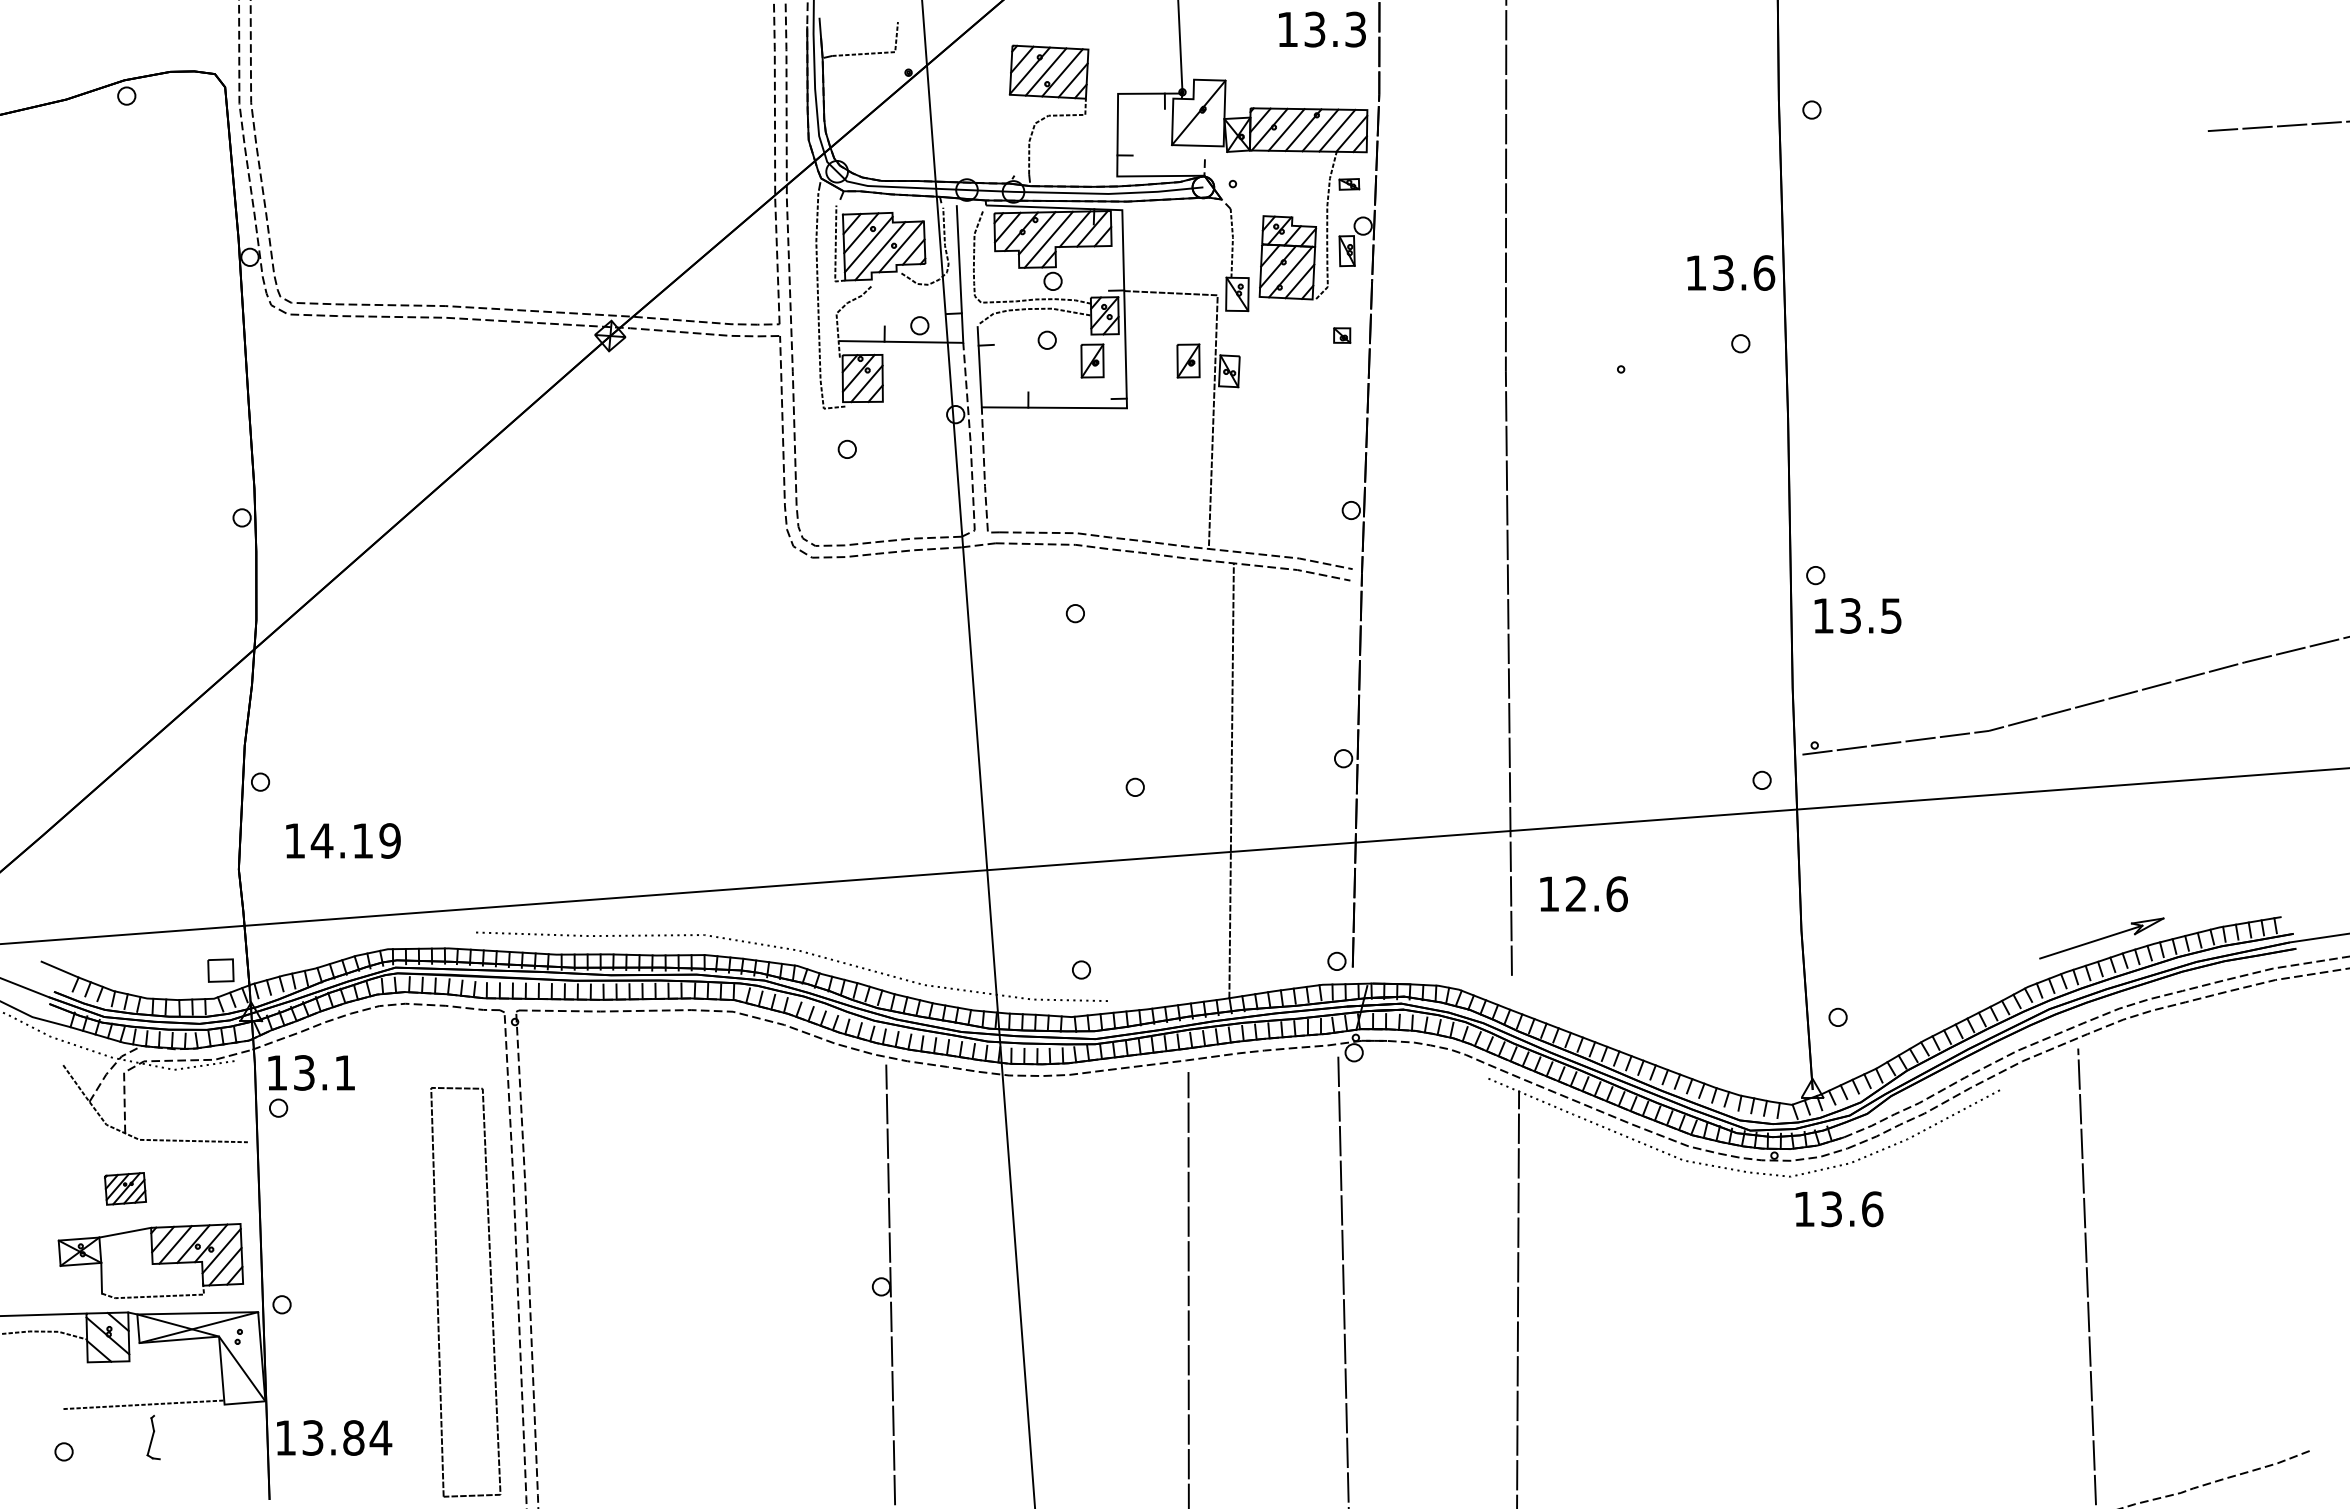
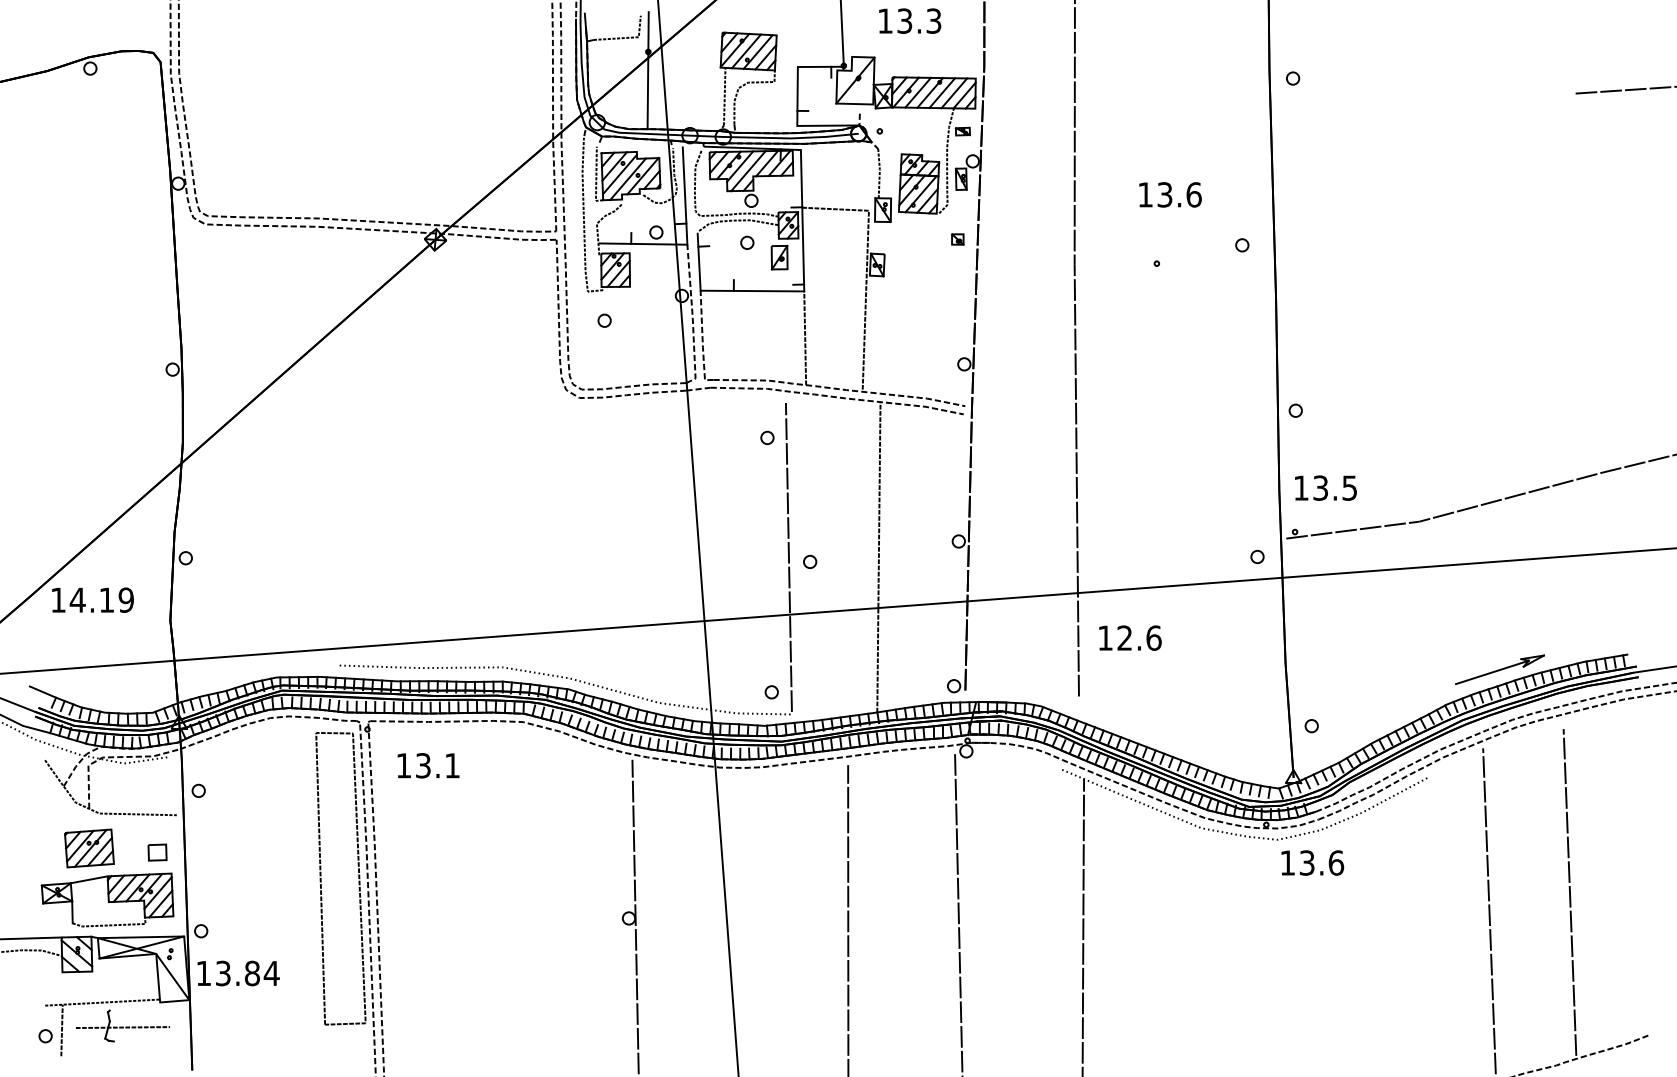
text: (1322, 29) -> (910, 21), moved
line: (908, 99) -> (648, 71), added
line: (1015, 135) -> (724, 96), added
text: (1731, 272) -> (1170, 194), moved
part: (1188, 360) -> (848, 257), removed
line: (1128, 473) -> (805, 337), added
text: (1857, 615) -> (1325, 487), moved
line: (1105, 780) -> (788, 557), added
text: (343, 840) -> (93, 599), moved
part: (220, 970) -> (157, 852), moved
text: (311, 1072) -> (428, 765), moved
part: (125, 1188) -> (89, 848), size x1.67
line: (2199, 1250) -> (1569, 892), added
part: (490, 1292) -> (358, 878), moved
text: (334, 1437) -> (238, 973), moved
line: (172, 1439) -> (123, 1027), added
line: (87, 1443) -> (62, 1030), added

